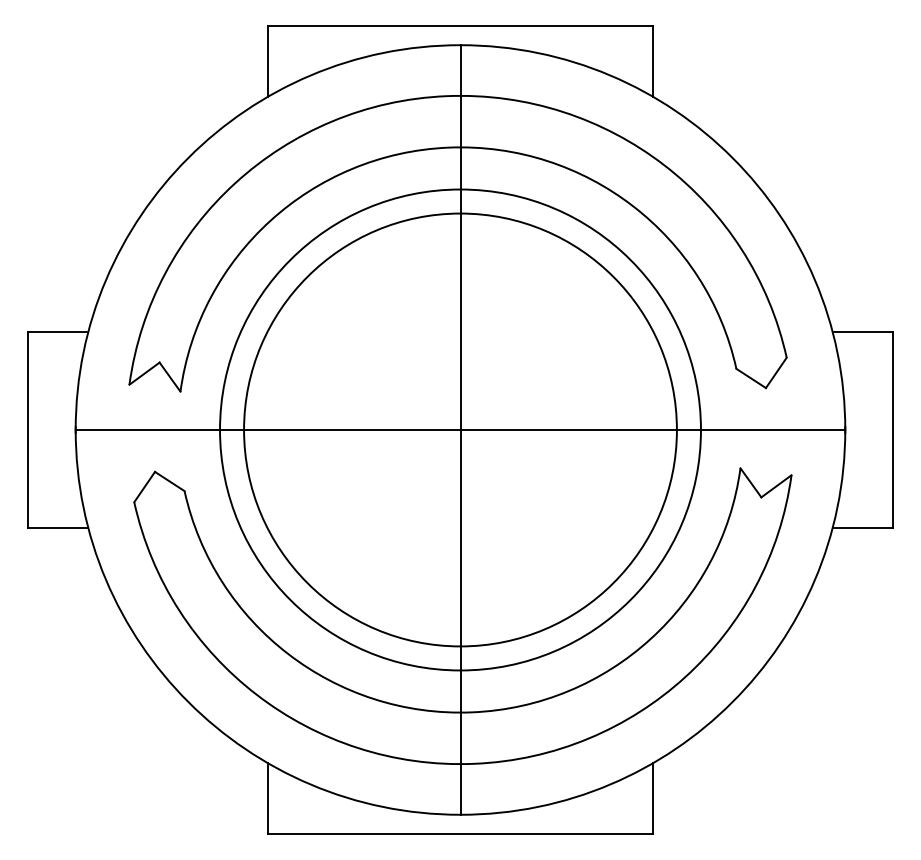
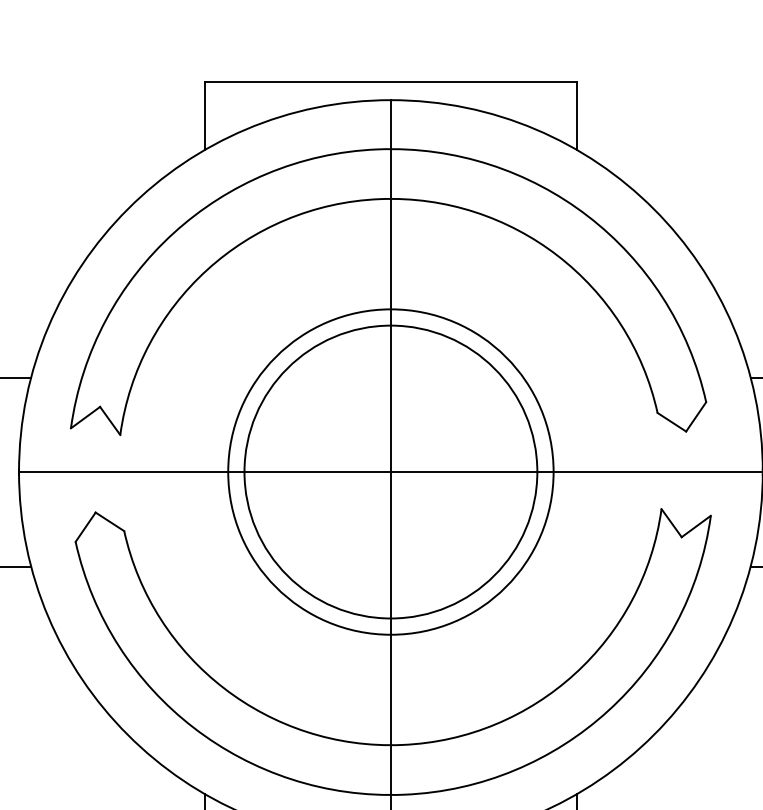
circle: (460, 429) -> (390, 471), size x0.7
circle: (460, 429) -> (390, 471), size x0.7

